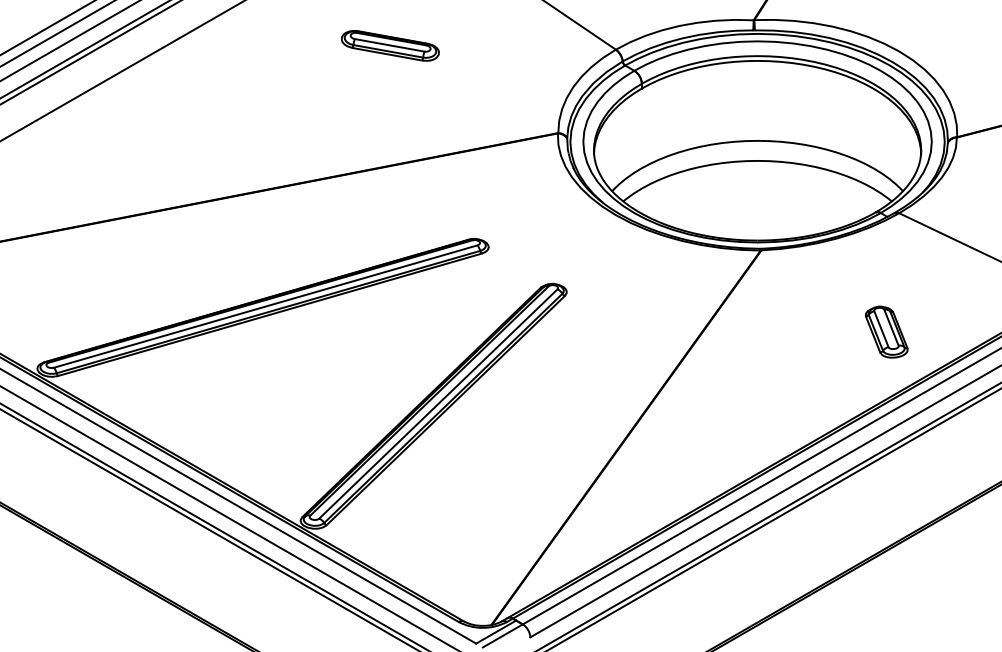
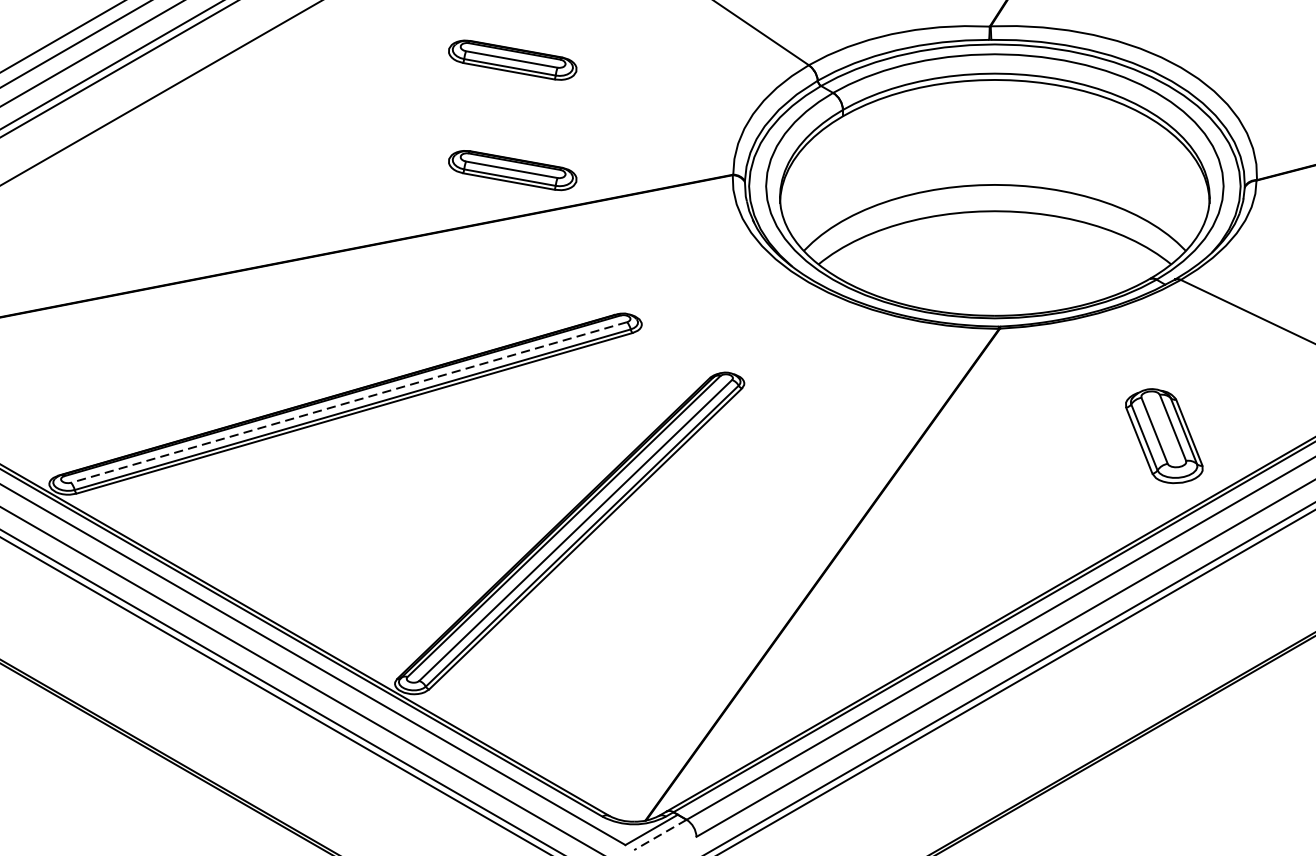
part: (390, 129) -> (512, 169), added
line: (265, 306) -> (348, 402), solid -> dashed
part: (886, 331) -> (1164, 435), size x1.4
line: (502, 636) -> (659, 835), solid -> dashed

